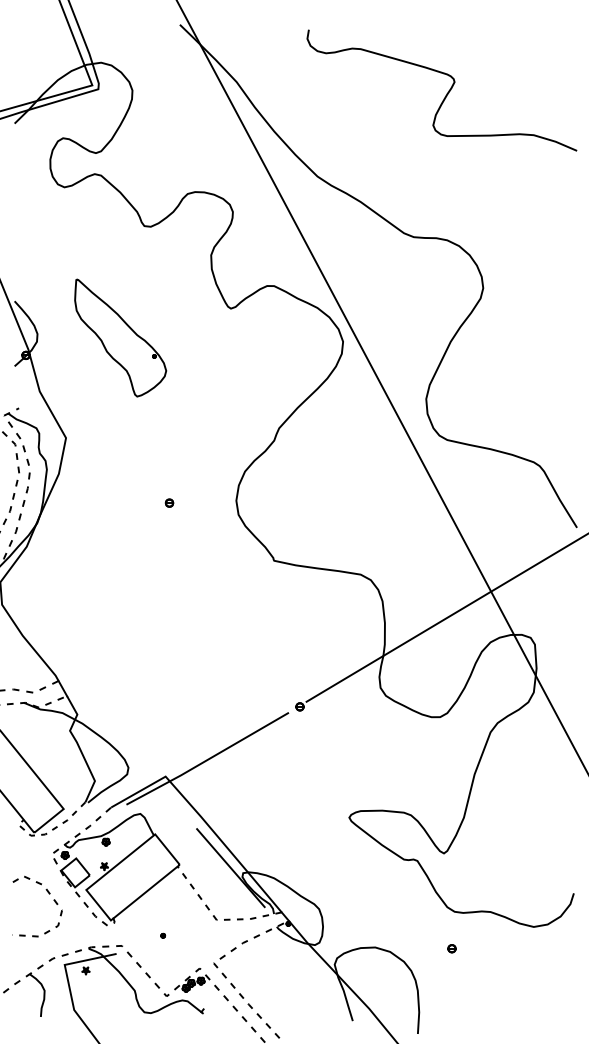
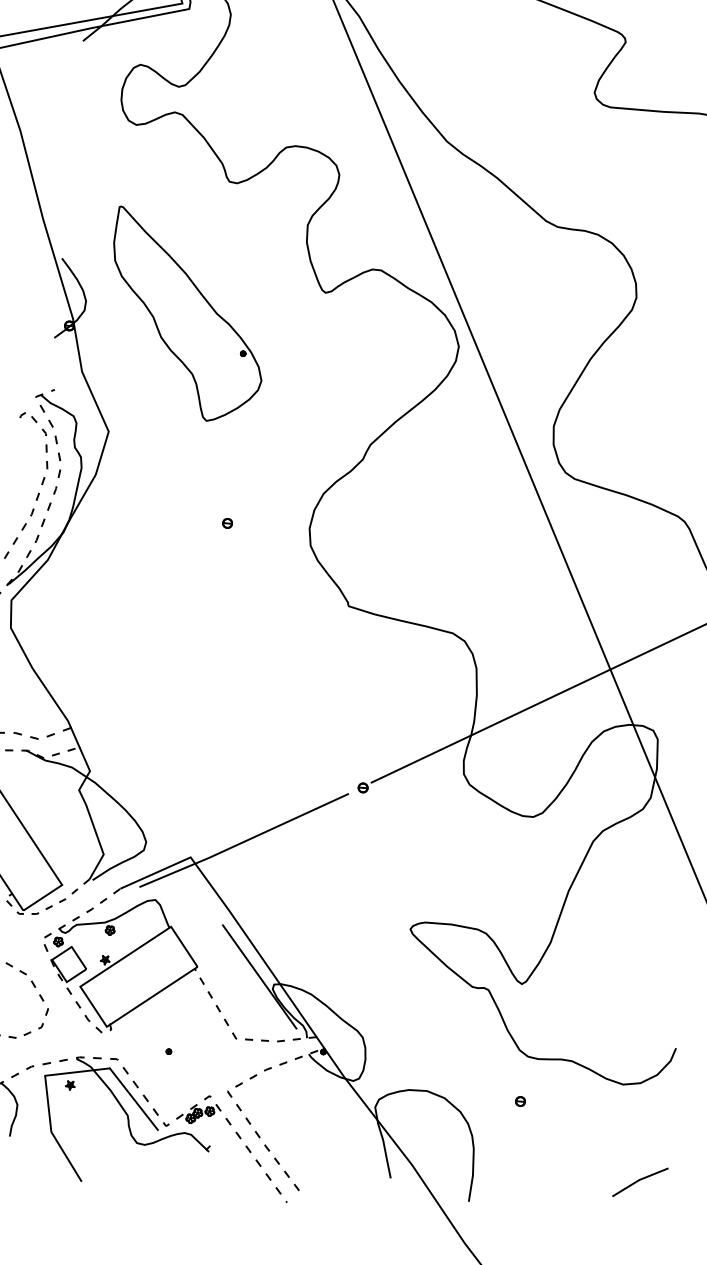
part: (120, 337) -> (187, 315), size x1.43
line: (138, 976) -> (133, 1098), added
line: (555, 1003) -> (640, 1180), added

